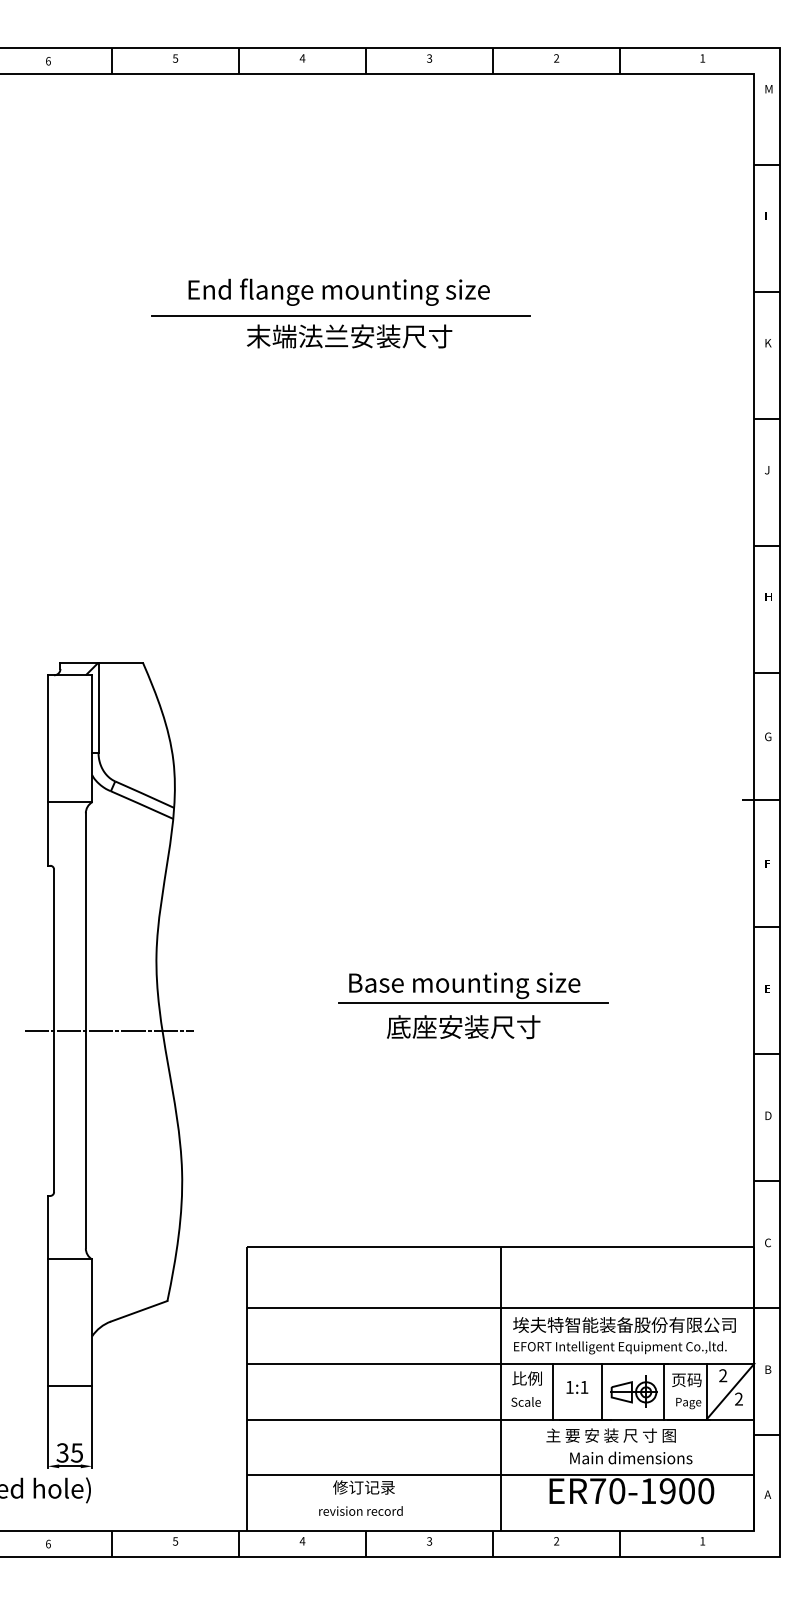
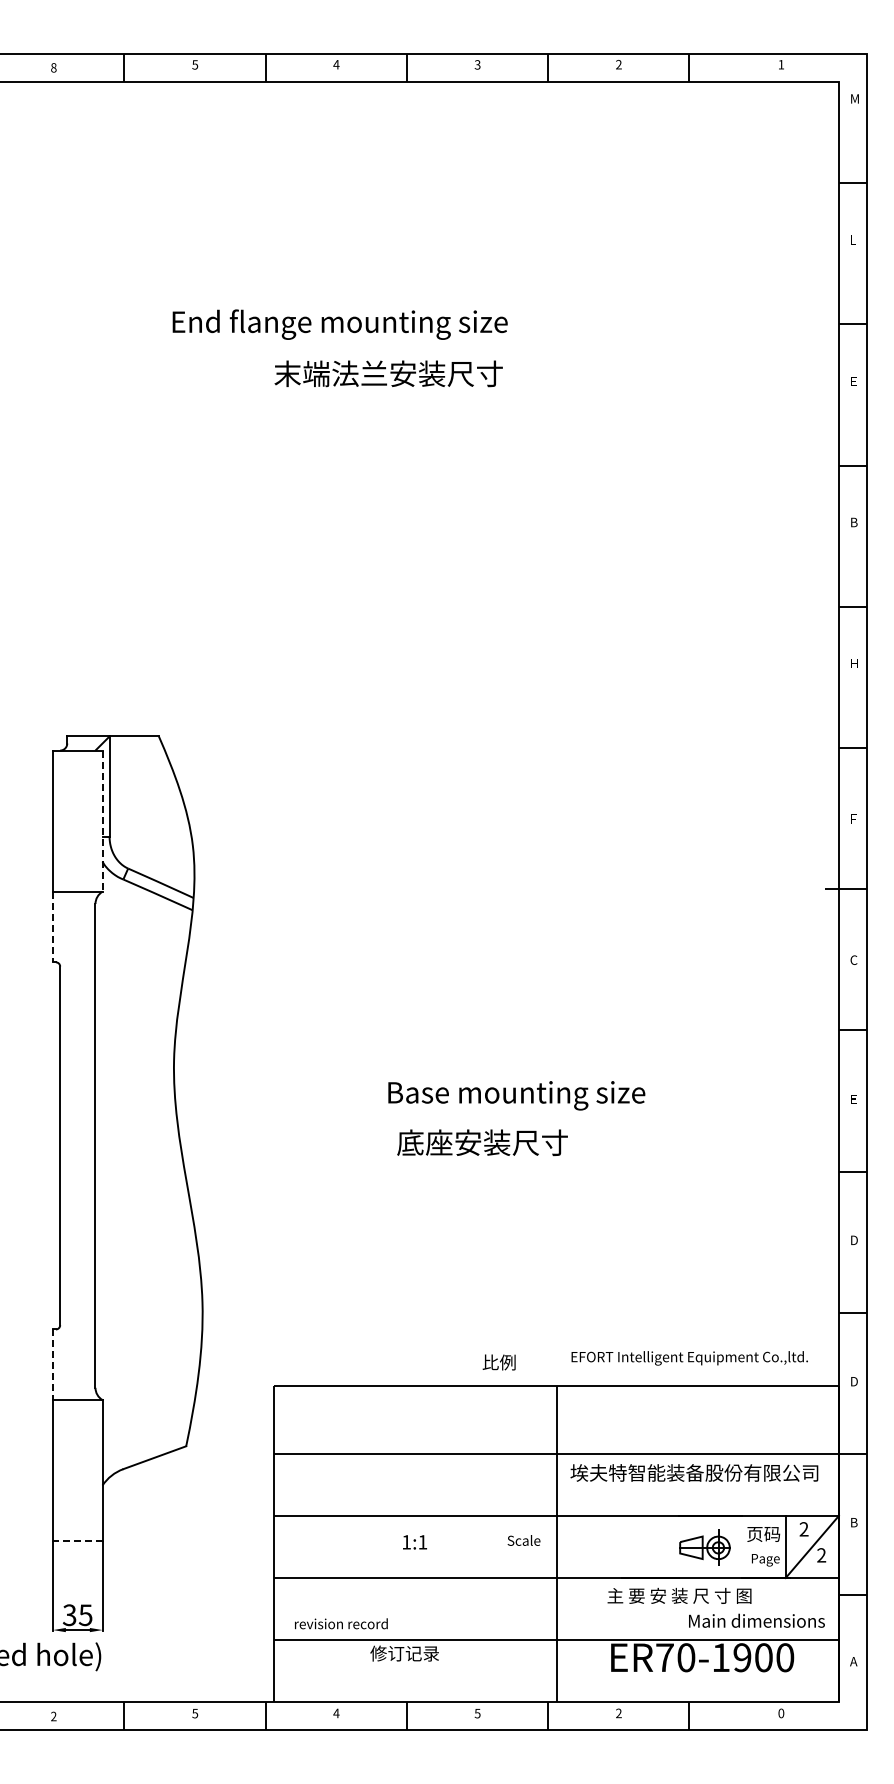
text: (48, 60) -> (53, 67), 6 -> 8
text: (338, 292) -> (339, 324), moved
line: (340, 316) -> (378, 351), removed
text: (768, 342) -> (854, 380), K -> E
text: (767, 470) -> (853, 522), J -> B
text: (767, 736) -> (853, 818), G -> F
line: (92, 739) -> (102, 821), solid -> dashed
line: (48, 834) -> (53, 927), solid -> dashed
text: (767, 863) -> (853, 959), F -> C
line: (473, 1003) -> (526, 1115), removed
text: (463, 1026) -> (482, 1142), moved
line: (109, 1030) -> (121, 1145), removed
line: (48, 1228) -> (53, 1365), solid -> dashed
text: (767, 1242) -> (853, 1381), C -> D
text: (620, 1347) -> (689, 1358), moved
text: (526, 1378) -> (498, 1362), moved
line: (69, 1386) -> (77, 1541), solid -> dashed
text: (576, 1387) -> (414, 1542), moved
line: (552, 1391) -> (614, 1546), removed
line: (602, 1391) -> (669, 1546), removed
line: (663, 1391) -> (737, 1546), removed
text: (525, 1401) -> (523, 1540), moved
text: (630, 1457) -> (756, 1620), moved
text: (361, 1510) -> (341, 1623), moved
text: (429, 1540) -> (477, 1712), 3 -> 5
text: (702, 1541) -> (781, 1713), 1 -> 0
text: (48, 1544) -> (53, 1716), 6 -> 2

